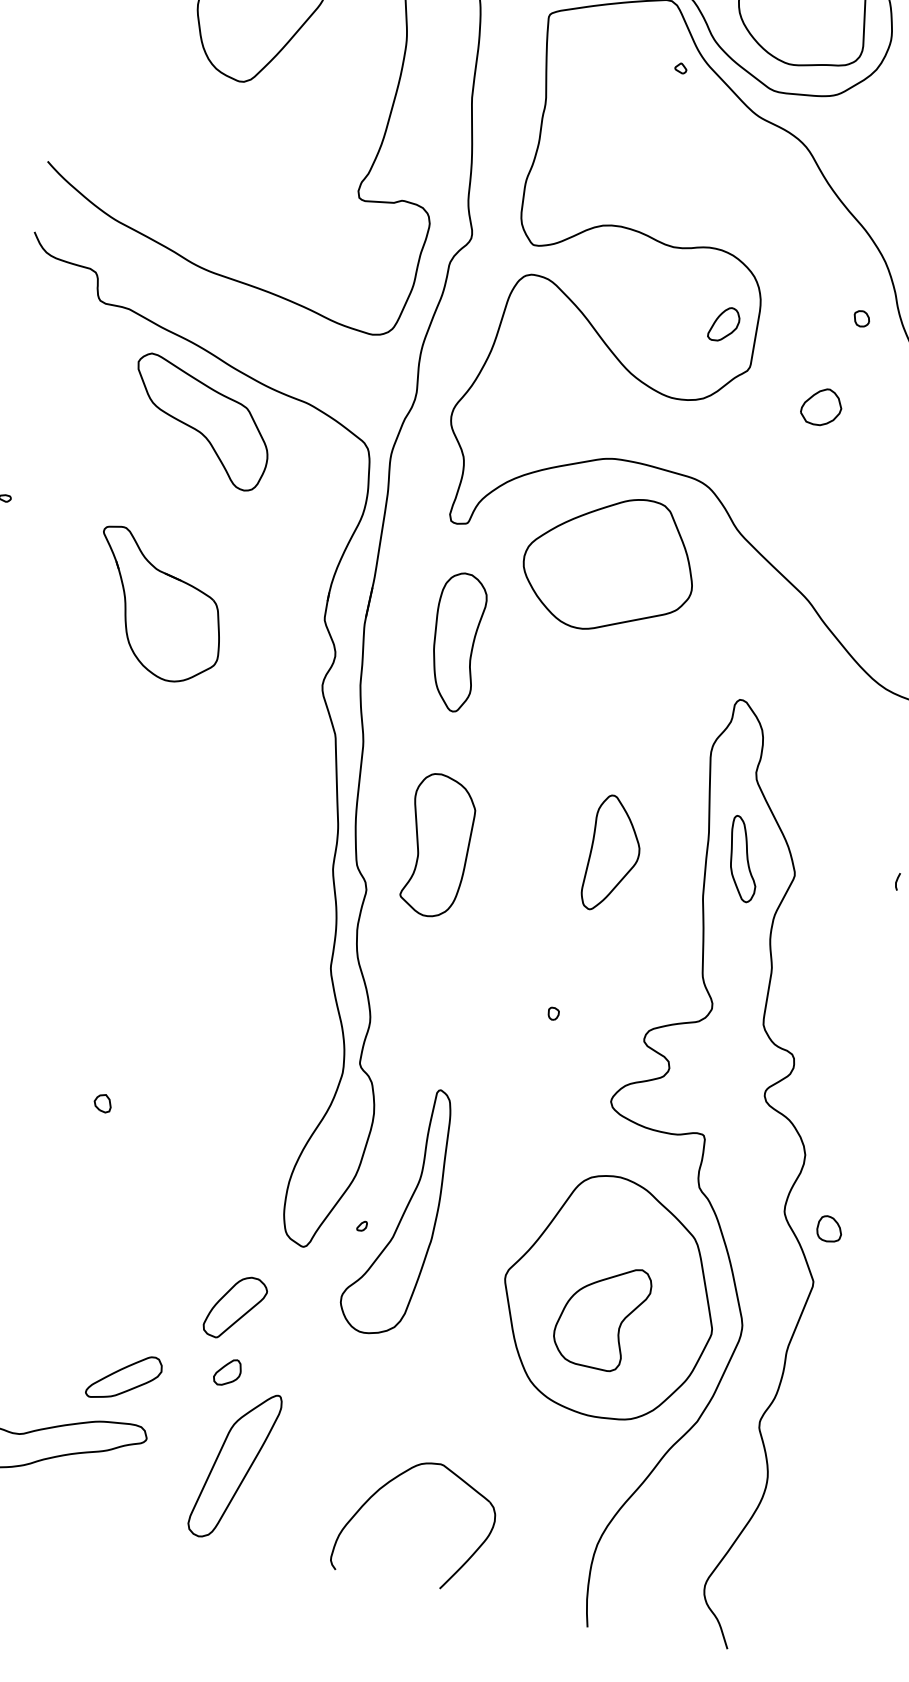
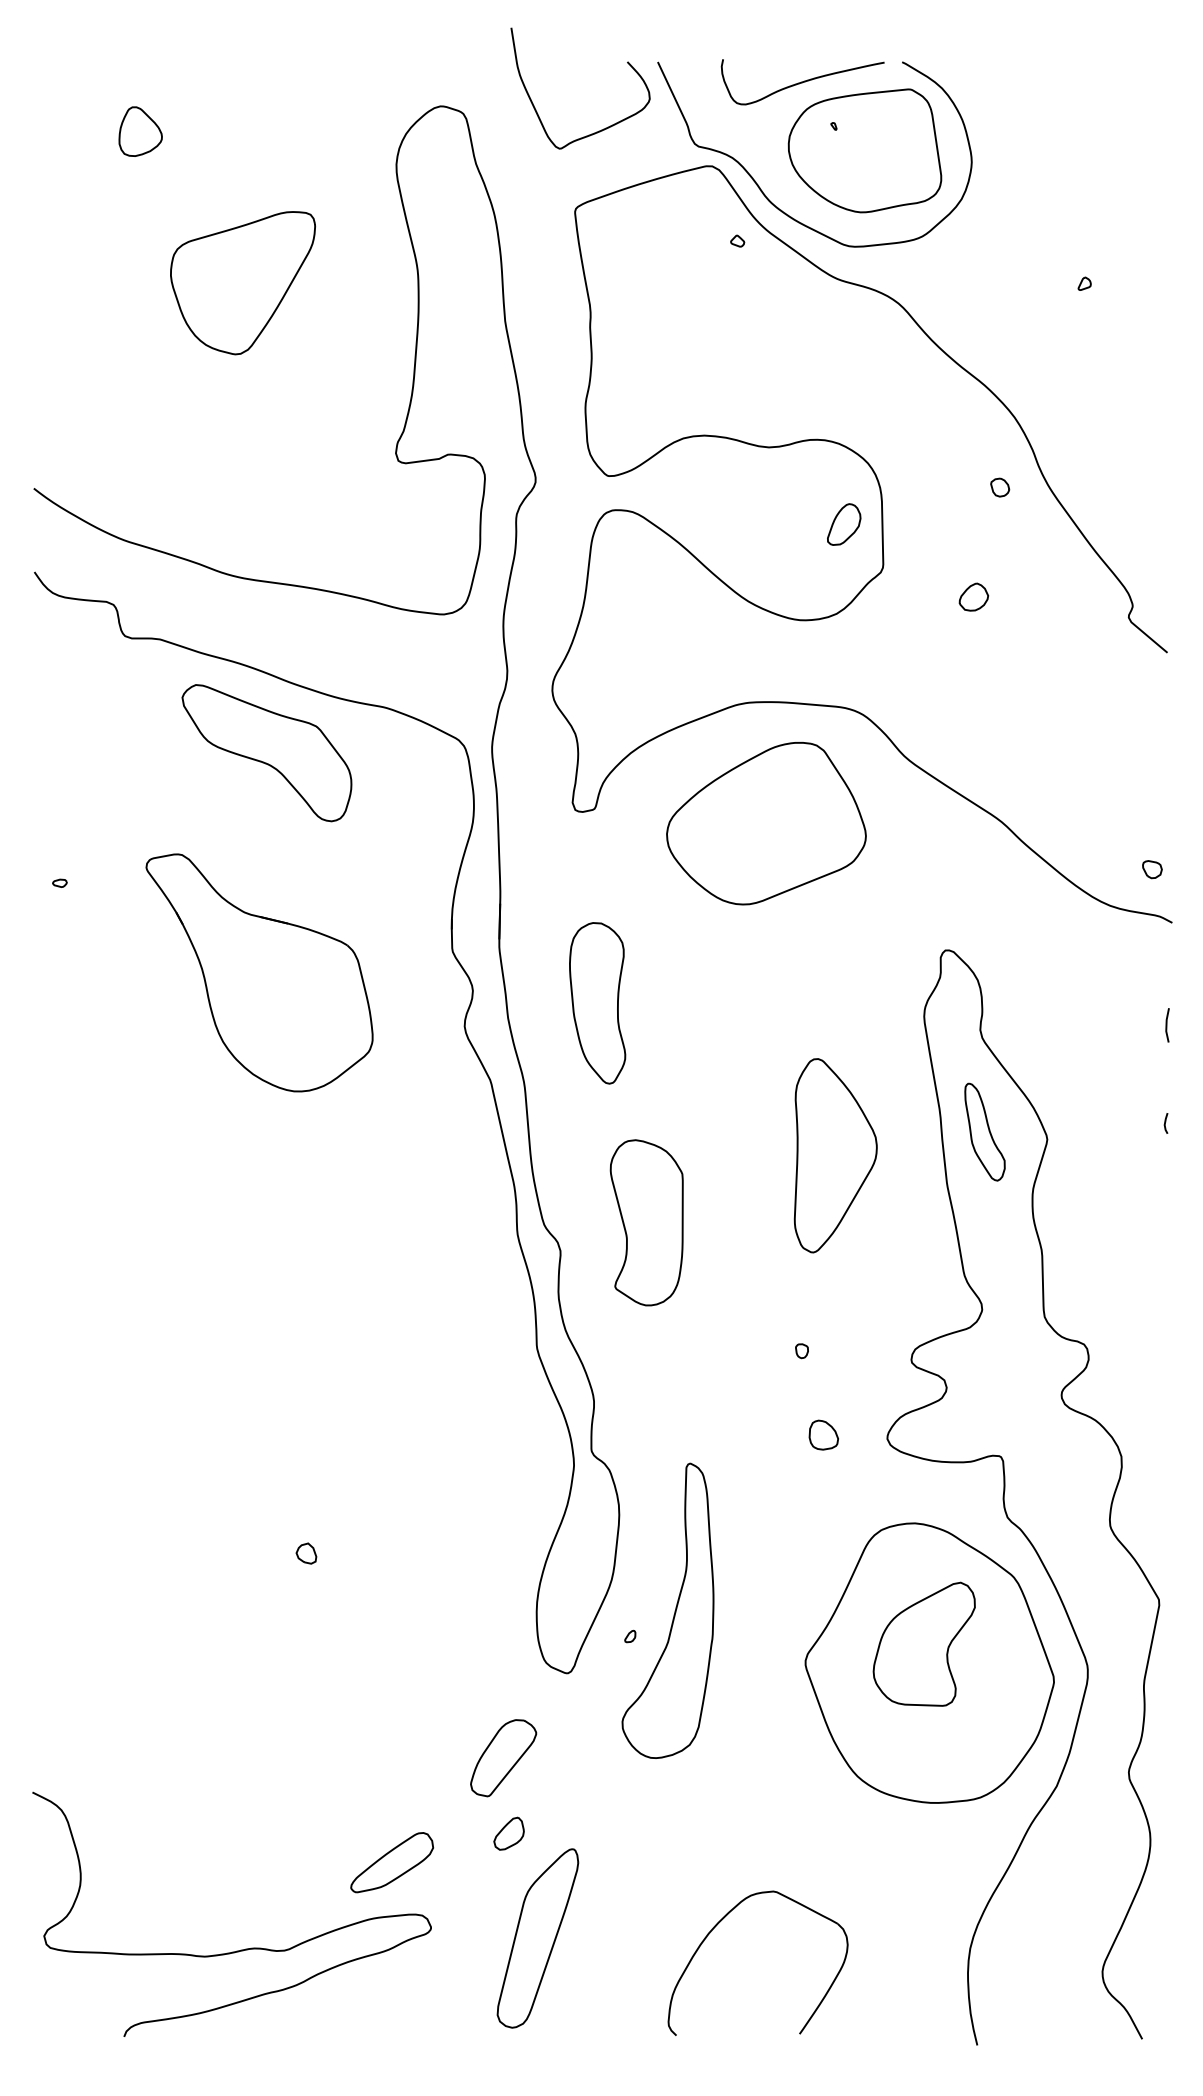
part: (821, 406) -> (973, 596), size x0.62
part: (158, 606) -> (259, 972), size x1.43
part: (455, 641) -> (597, 1003), moved
part: (437, 845) -> (646, 1222), moved
part: (613, 854) -> (835, 1155), size x1.43
part: (829, 1228) -> (823, 1434), moved
part: (601, 1315) -> (923, 1643), moved

